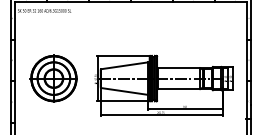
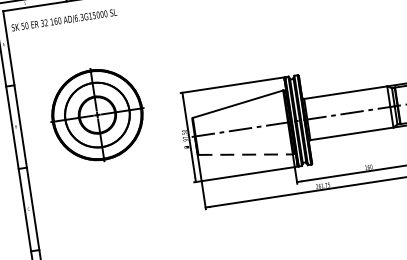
part: (53, 78) -> (96, 114), moved
line: (124, 91) -> (245, 154), solid -> dashed

